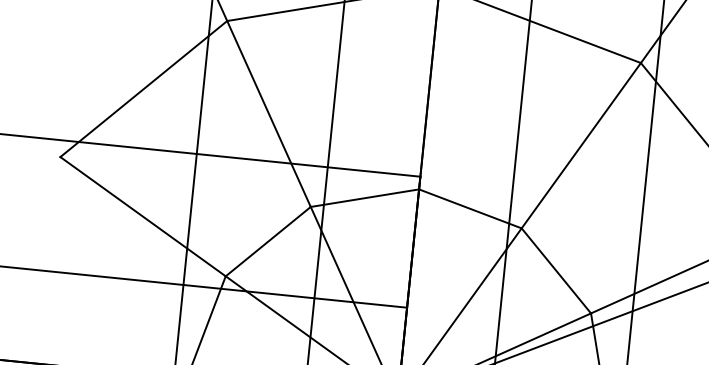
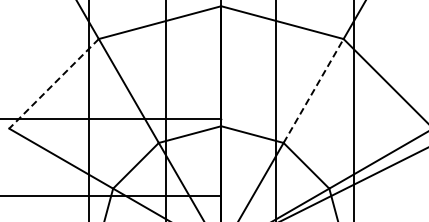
line: (142, 90) -> (53, 84), solid -> dashed
line: (580, 146) -> (313, 91), solid -> dashed

